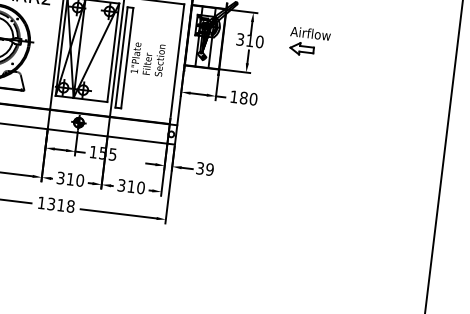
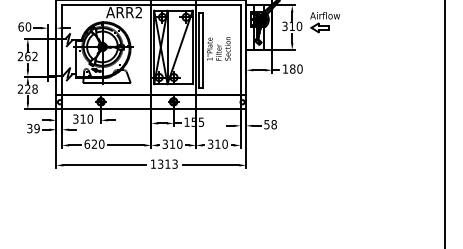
part: (308, 42) -> (324, 22), moved
text: (205, 168) -> (270, 124), 39 -> 58
text: (70, 205) -> (174, 163), 1318 -> 1313

